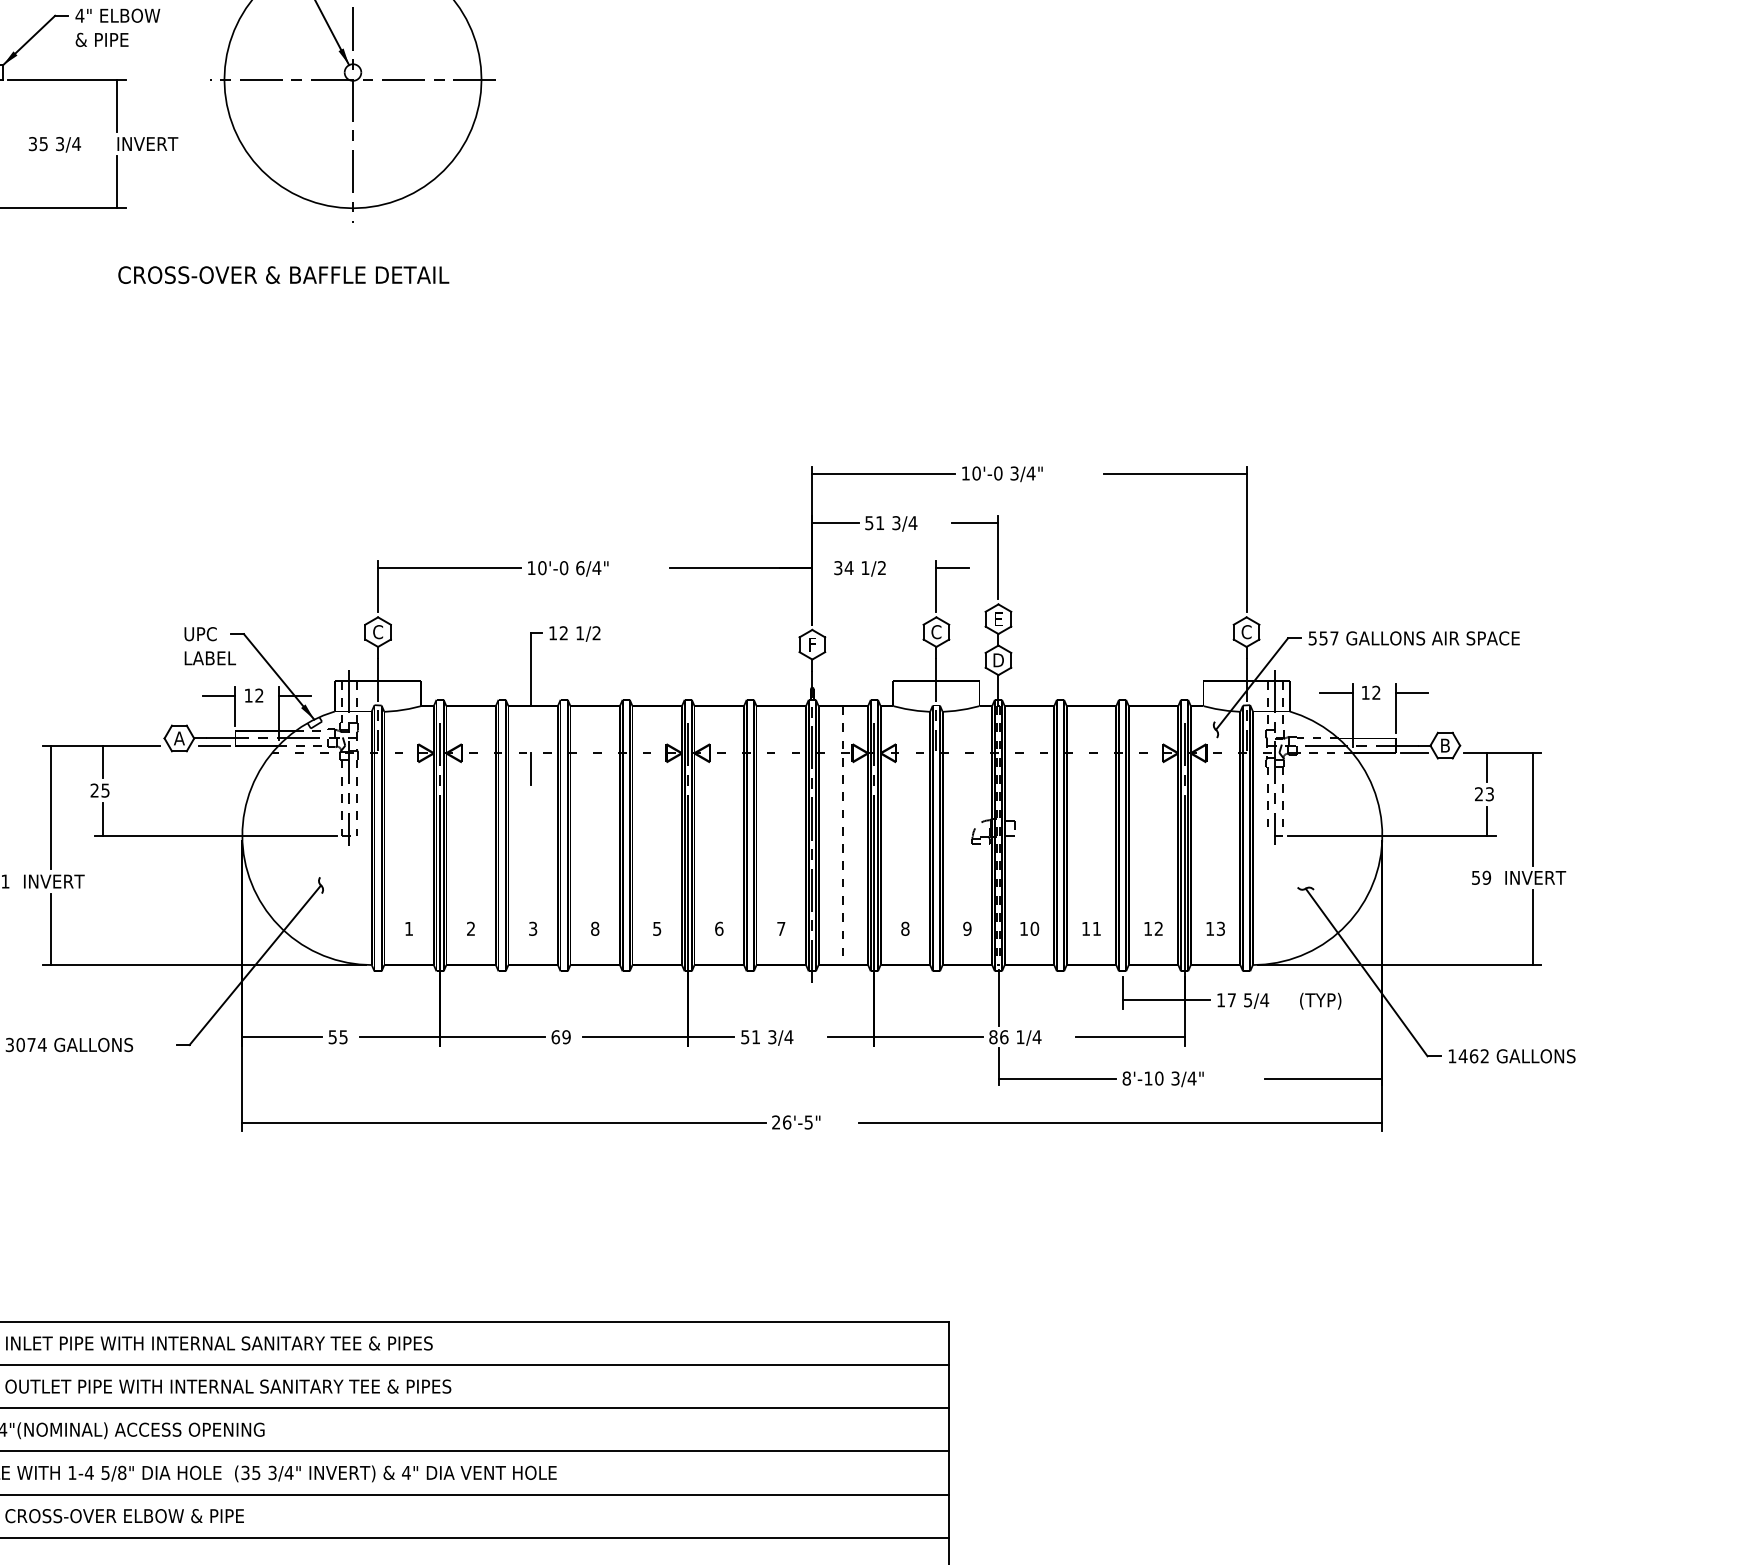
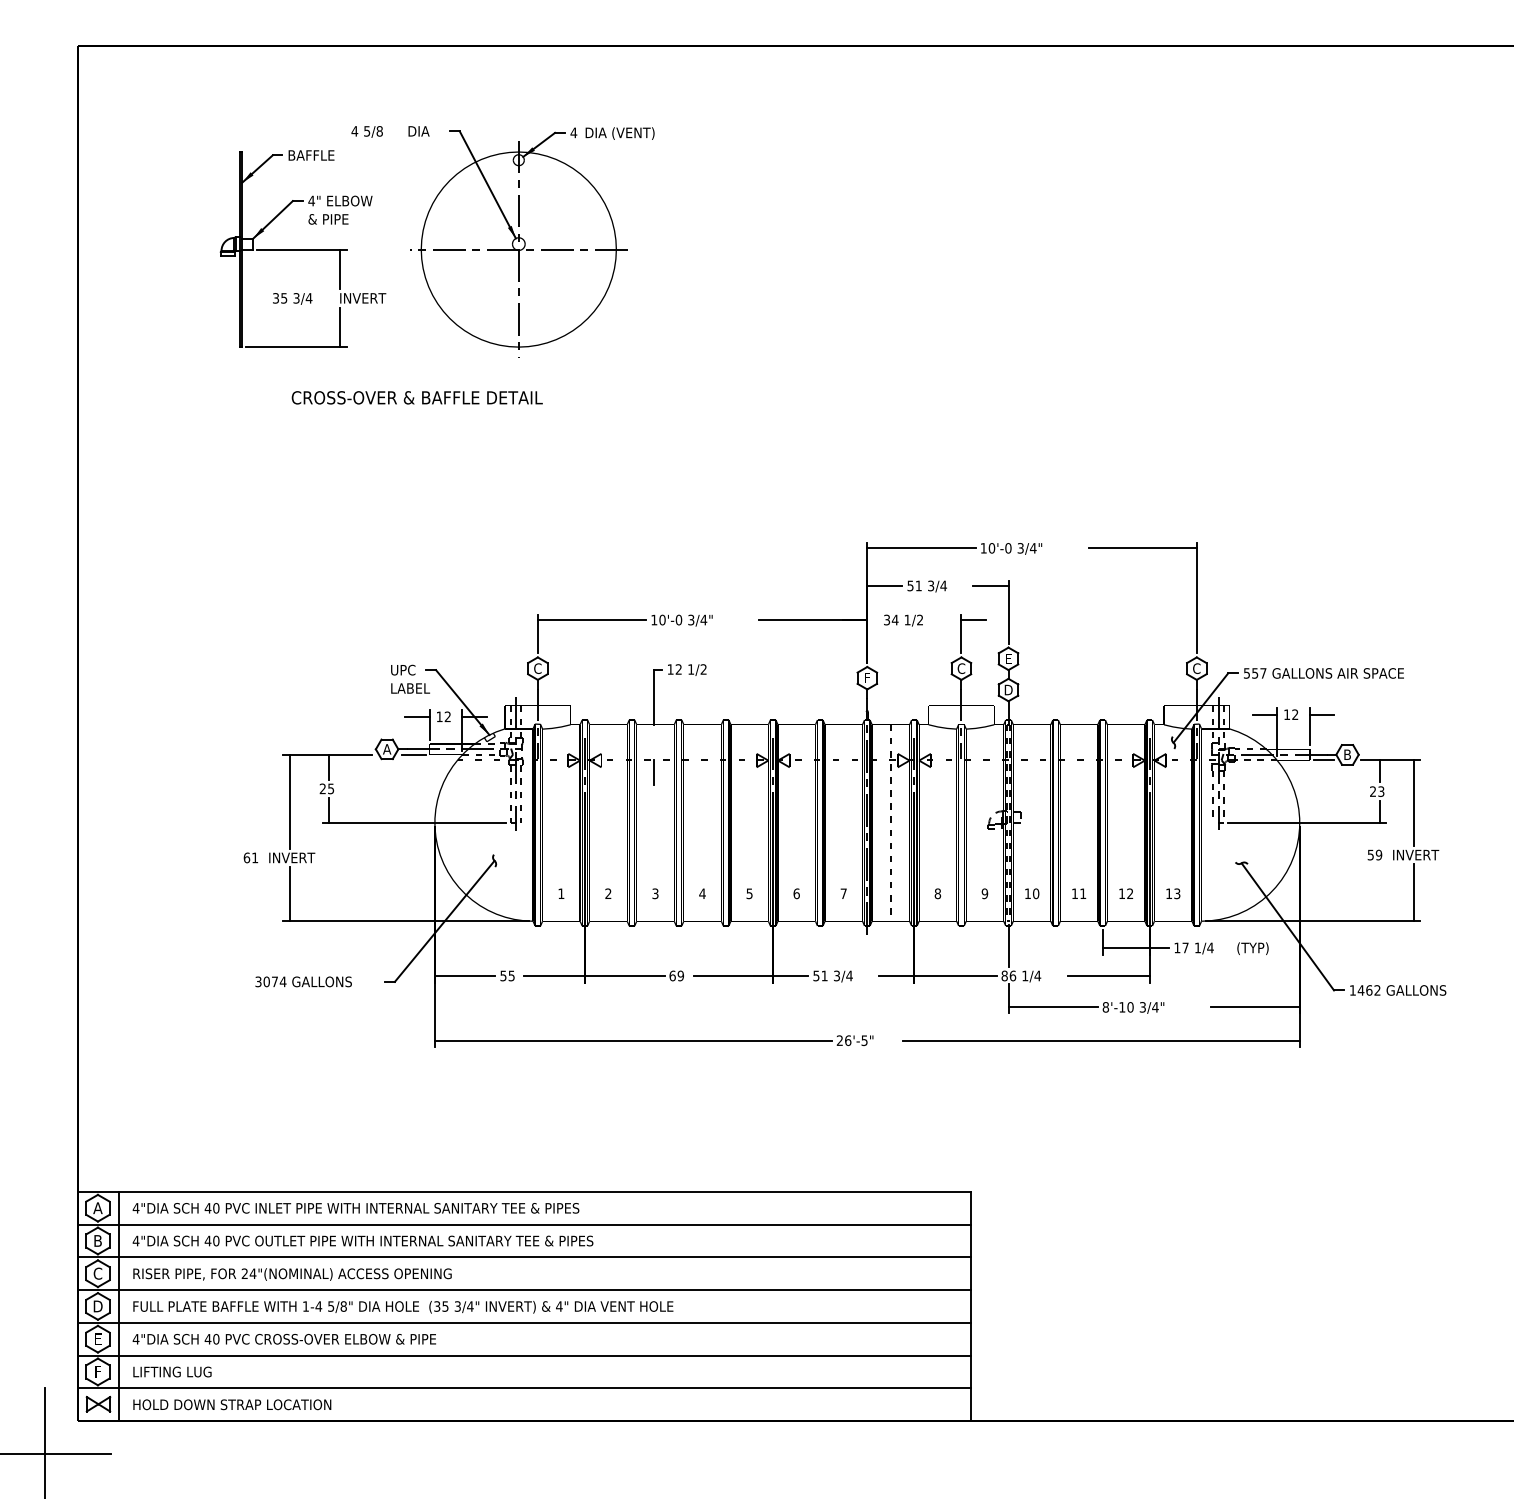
text: (282, 274) -> (416, 397), moved
text: (580, 567) -> (691, 619), 6/4" -> 3/4"
text: (595, 928) -> (702, 893), 8 -> 4
text: (1247, 999) -> (1197, 947), 5/4 -> 1/4

